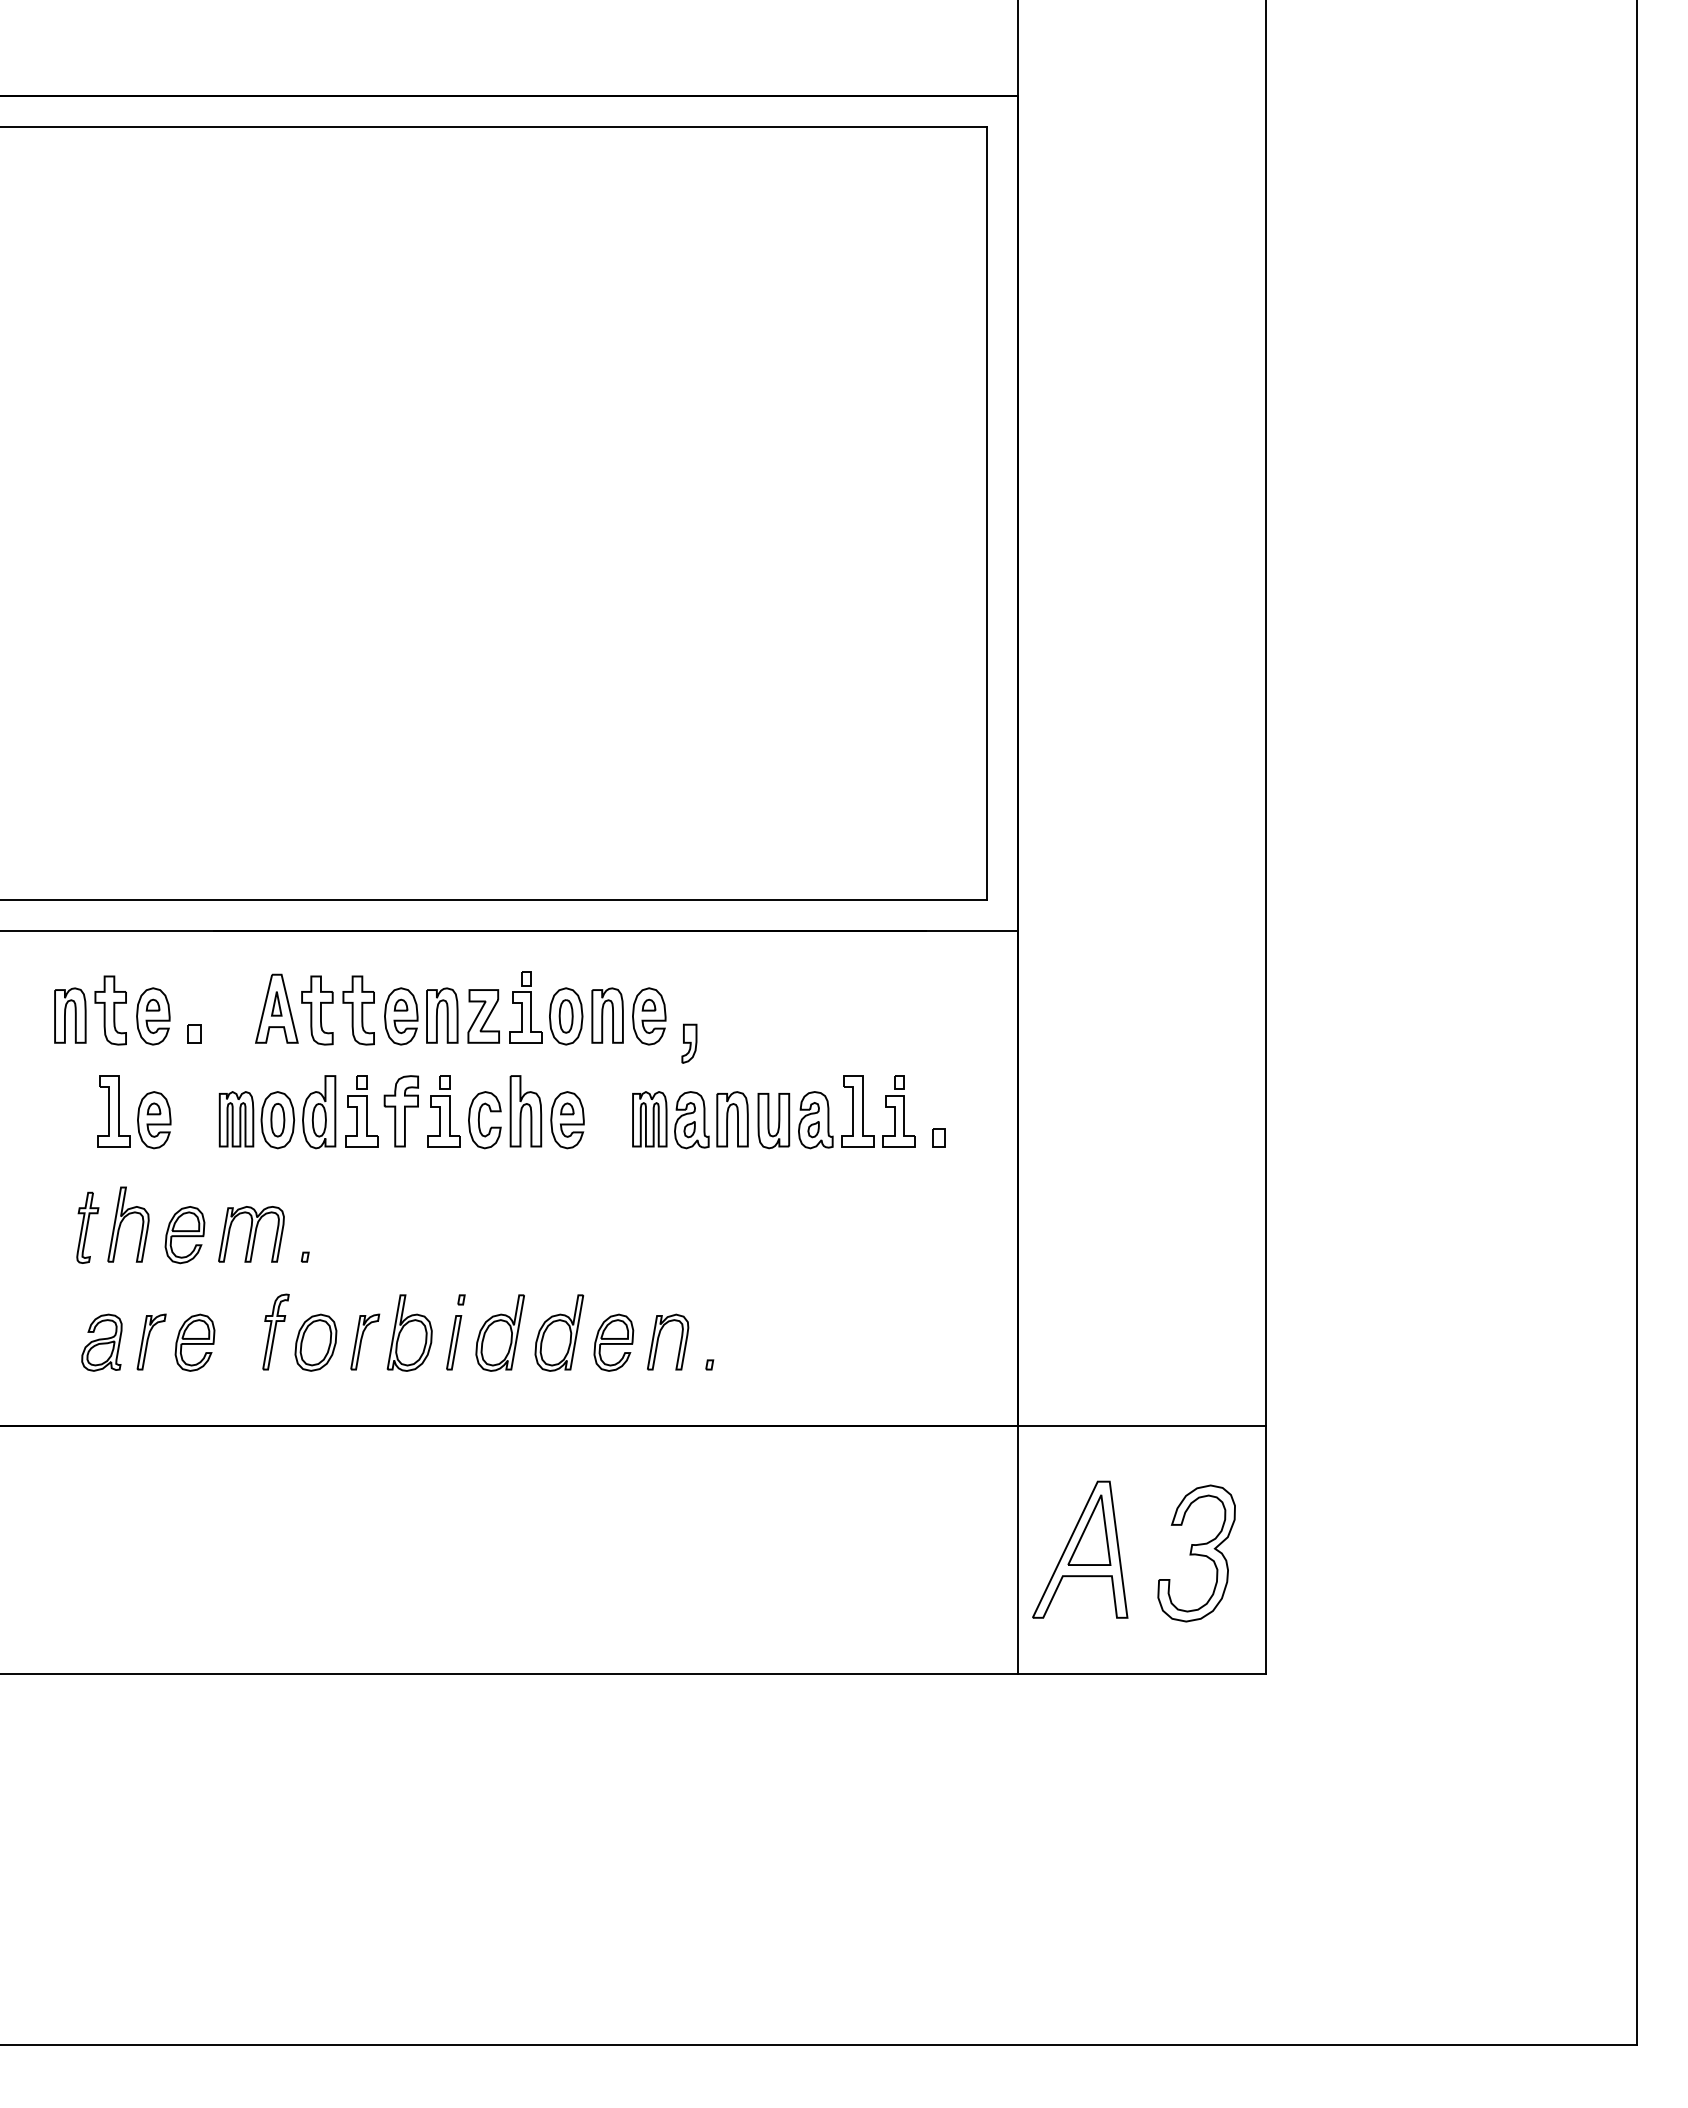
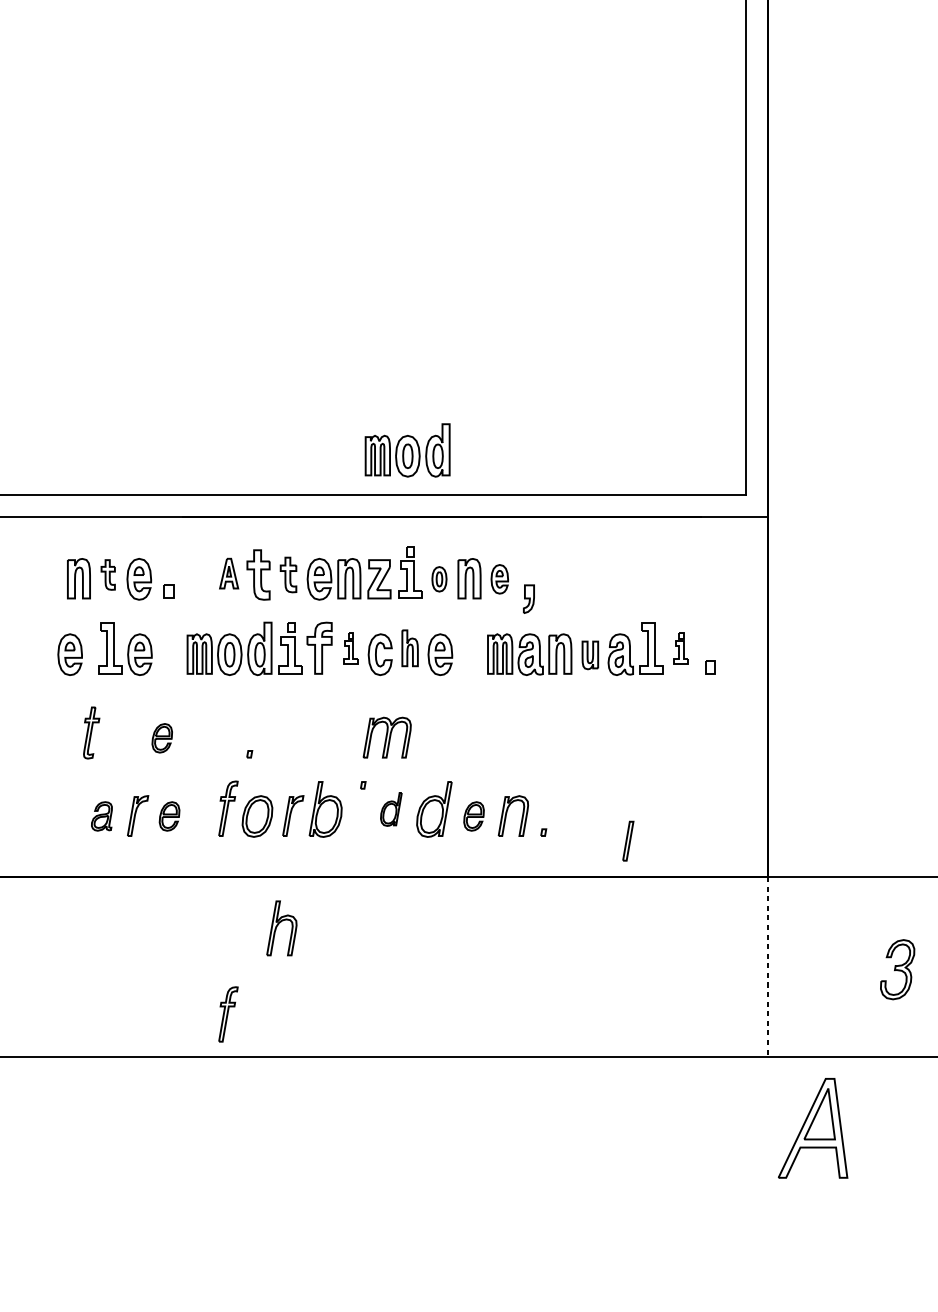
part: (522, 839) -> (407, 450), added
part: (276, 1008) -> (228, 573), size x0.6
part: (110, 1010) -> (108, 574), size x0.6
part: (358, 1010) -> (288, 574), size x0.7
part: (566, 1016) -> (439, 579), size x0.6
part: (649, 1016) -> (499, 579), size x0.7
part: (443, 1111) -> (350, 648), size x0.6
part: (525, 1111) -> (409, 648), size x0.7
part: (898, 1111) -> (680, 648), size x0.6
part: (58, 1120) -> (70, 654), added
part: (773, 1121) -> (590, 655), size x0.7
part: (122, 1222) -> (277, 926), moved
part: (251, 1234) -> (387, 737), moved
part: (184, 1235) -> (161, 738), size x0.7
part: (499, 1332) -> (390, 809), size x0.6
part: (101, 1342) -> (101, 816), size x0.7
part: (194, 1342) -> (169, 816), size x0.7
part: (454, 1342) -> (628, 841), moved
part: (613, 1342) -> (473, 816), size x0.7
line: (1018, 1549) -> (768, 966), solid -> dashed
part: (1080, 1549) -> (813, 1128), moved
part: (1196, 1553) -> (897, 969), size x0.6
part: (275, 1614) -> (228, 1014), added

